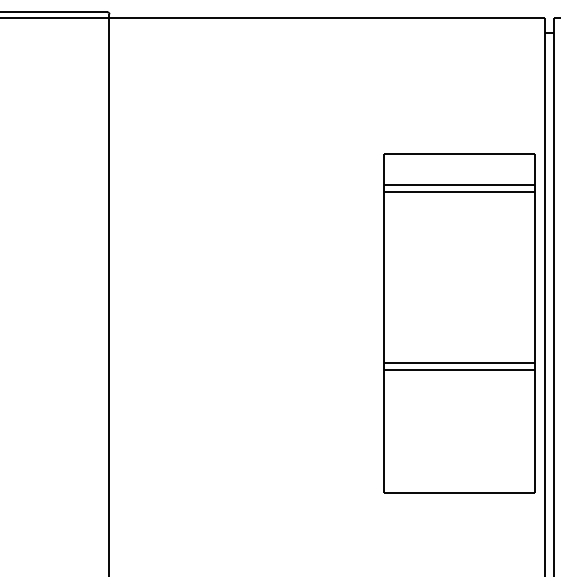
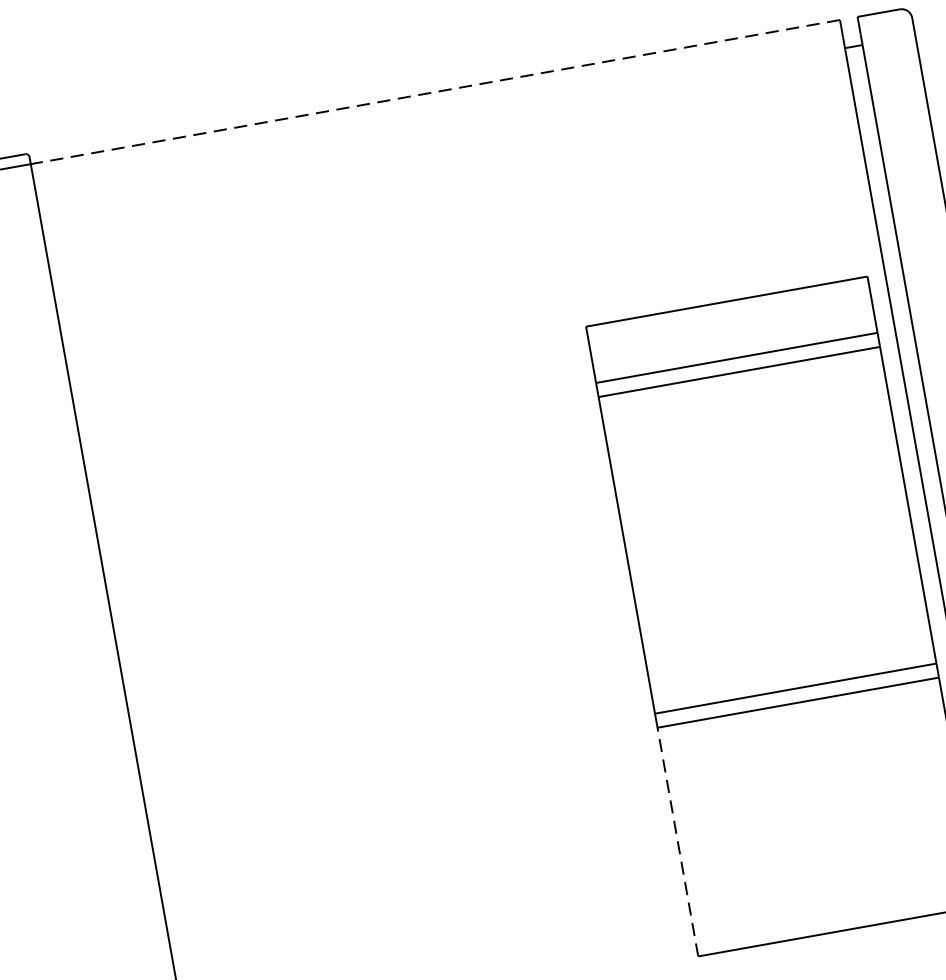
line: (327, 18) -> (436, 92), solid -> dashed
line: (384, 431) -> (678, 841), solid -> dashed

